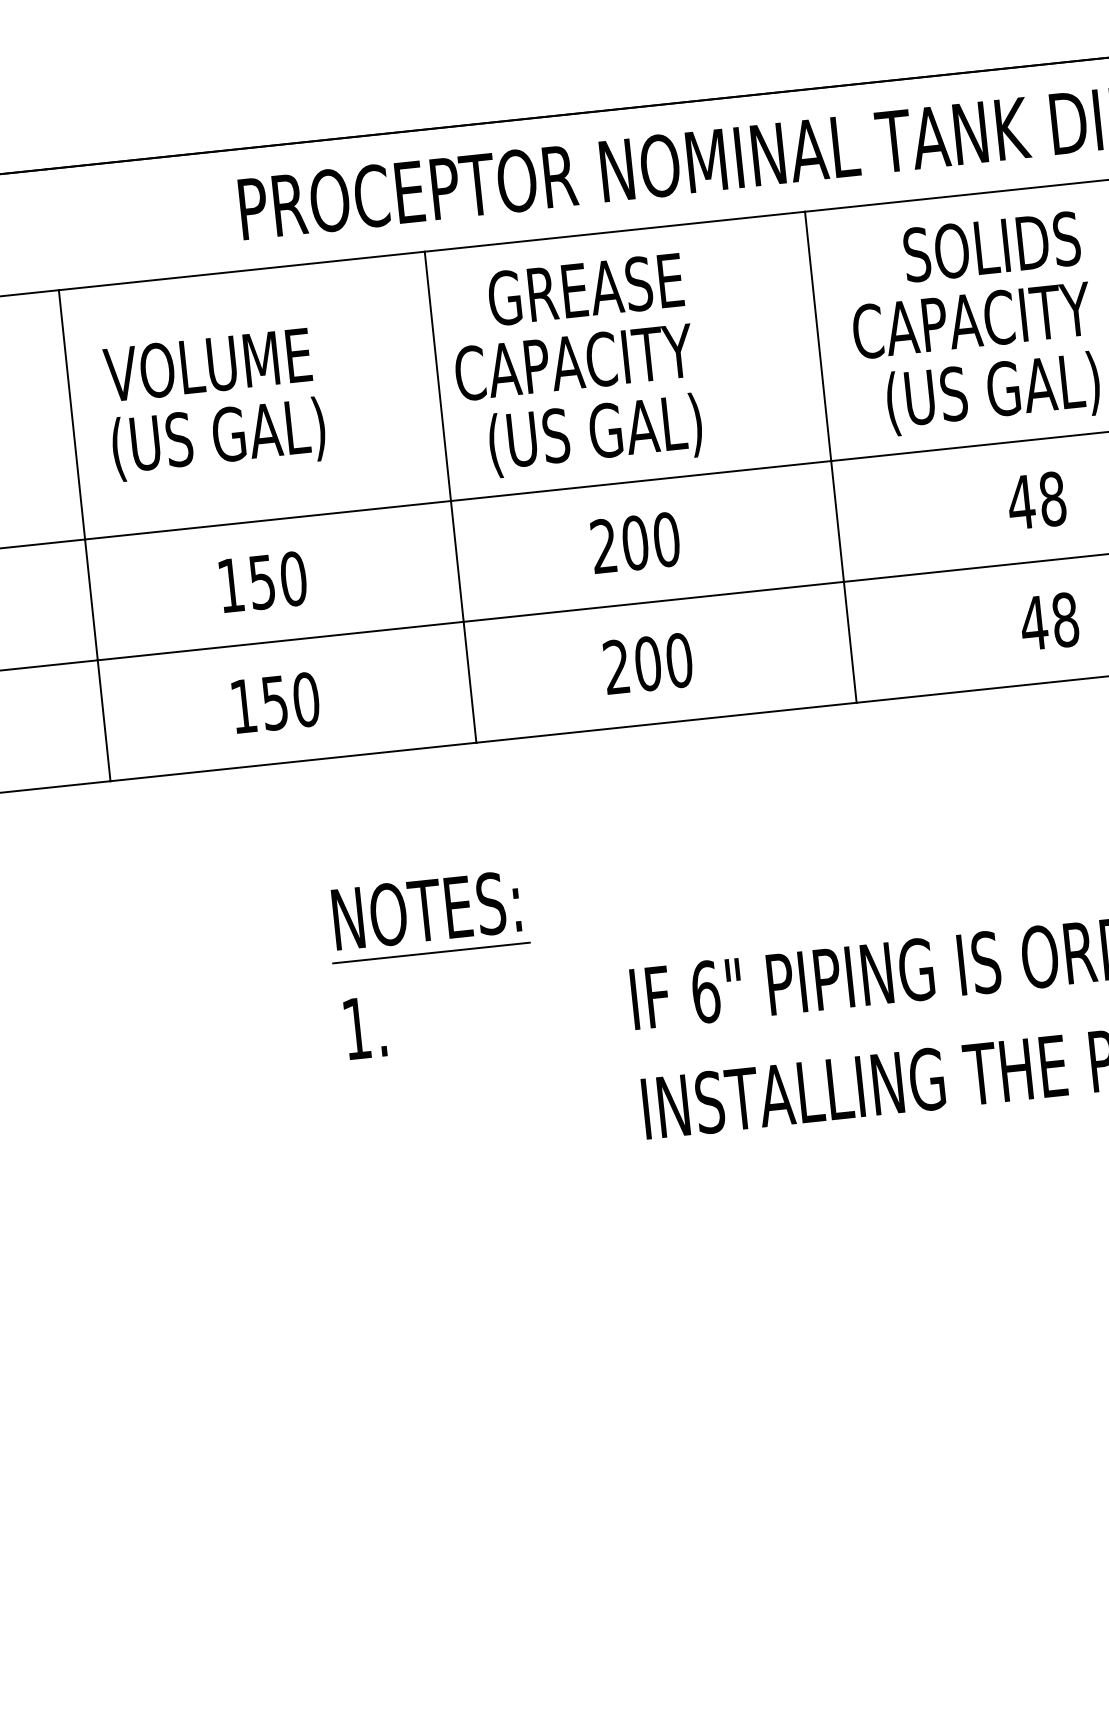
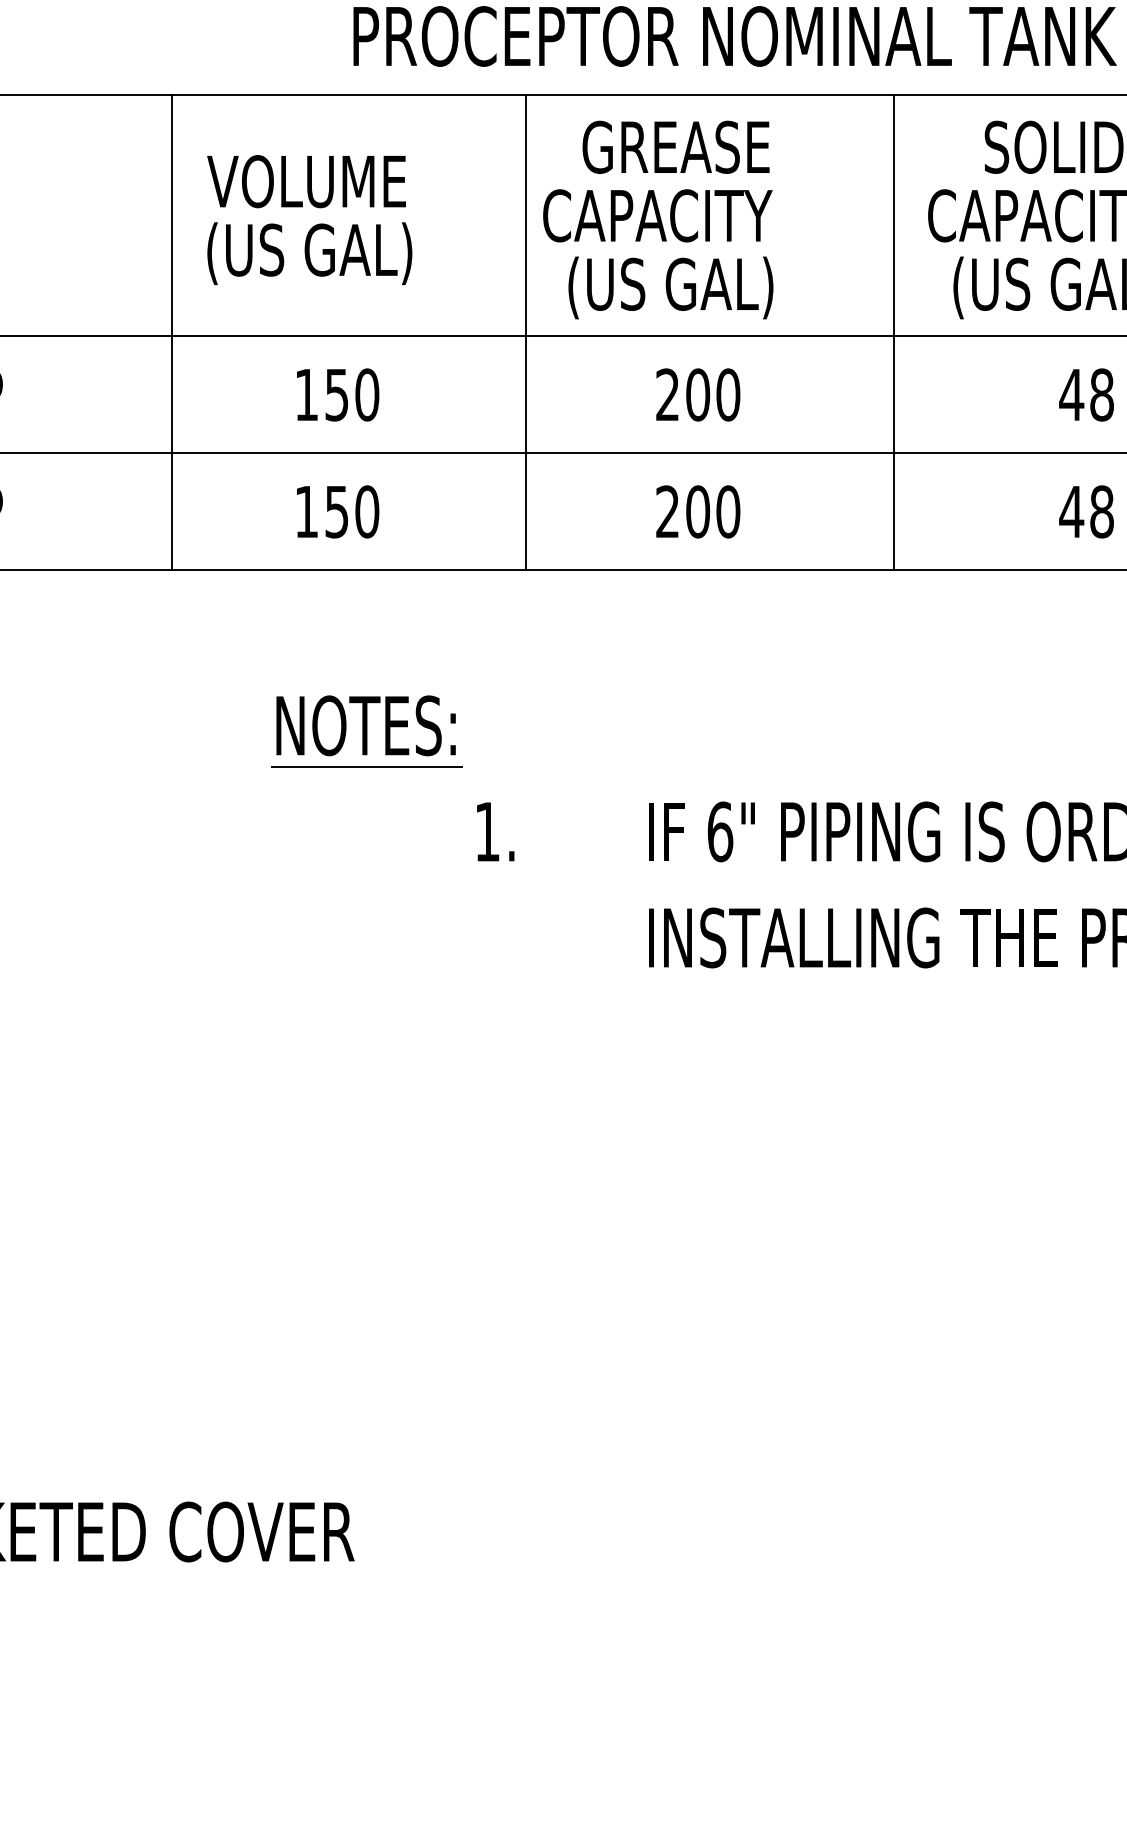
part: (427, 916) -> (366, 731), moved
text: (365, 1027) -> (495, 831), moved

